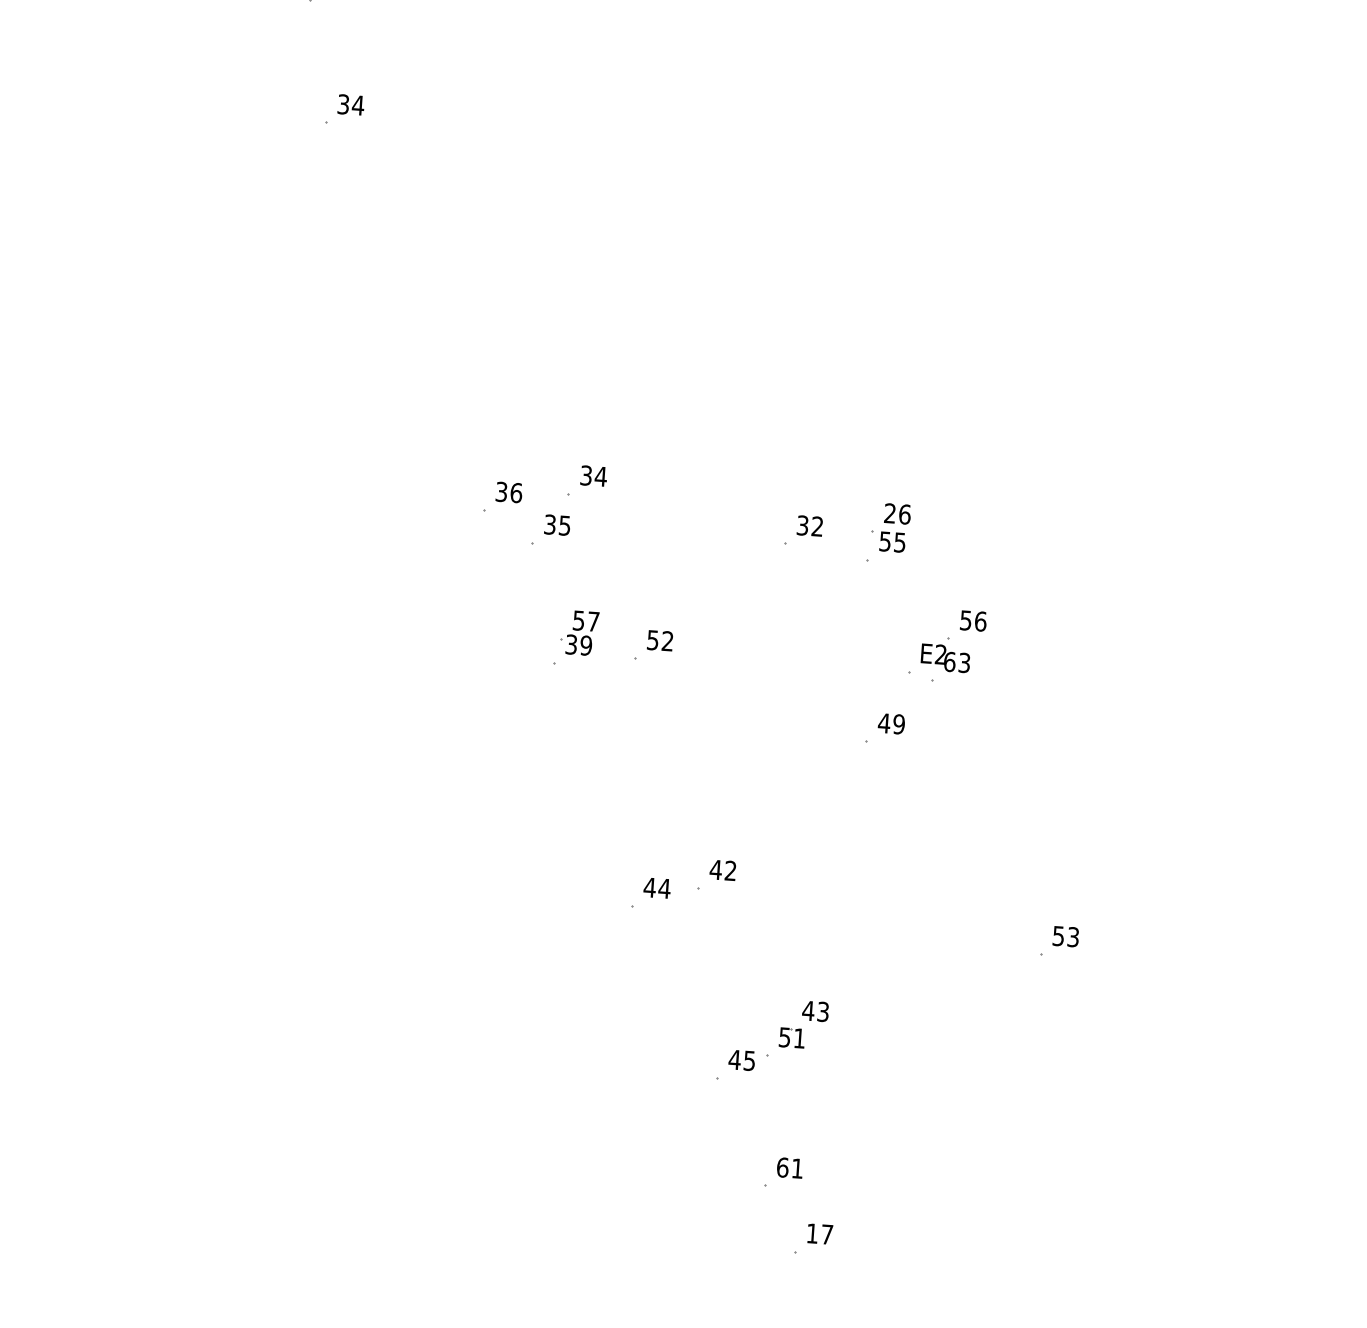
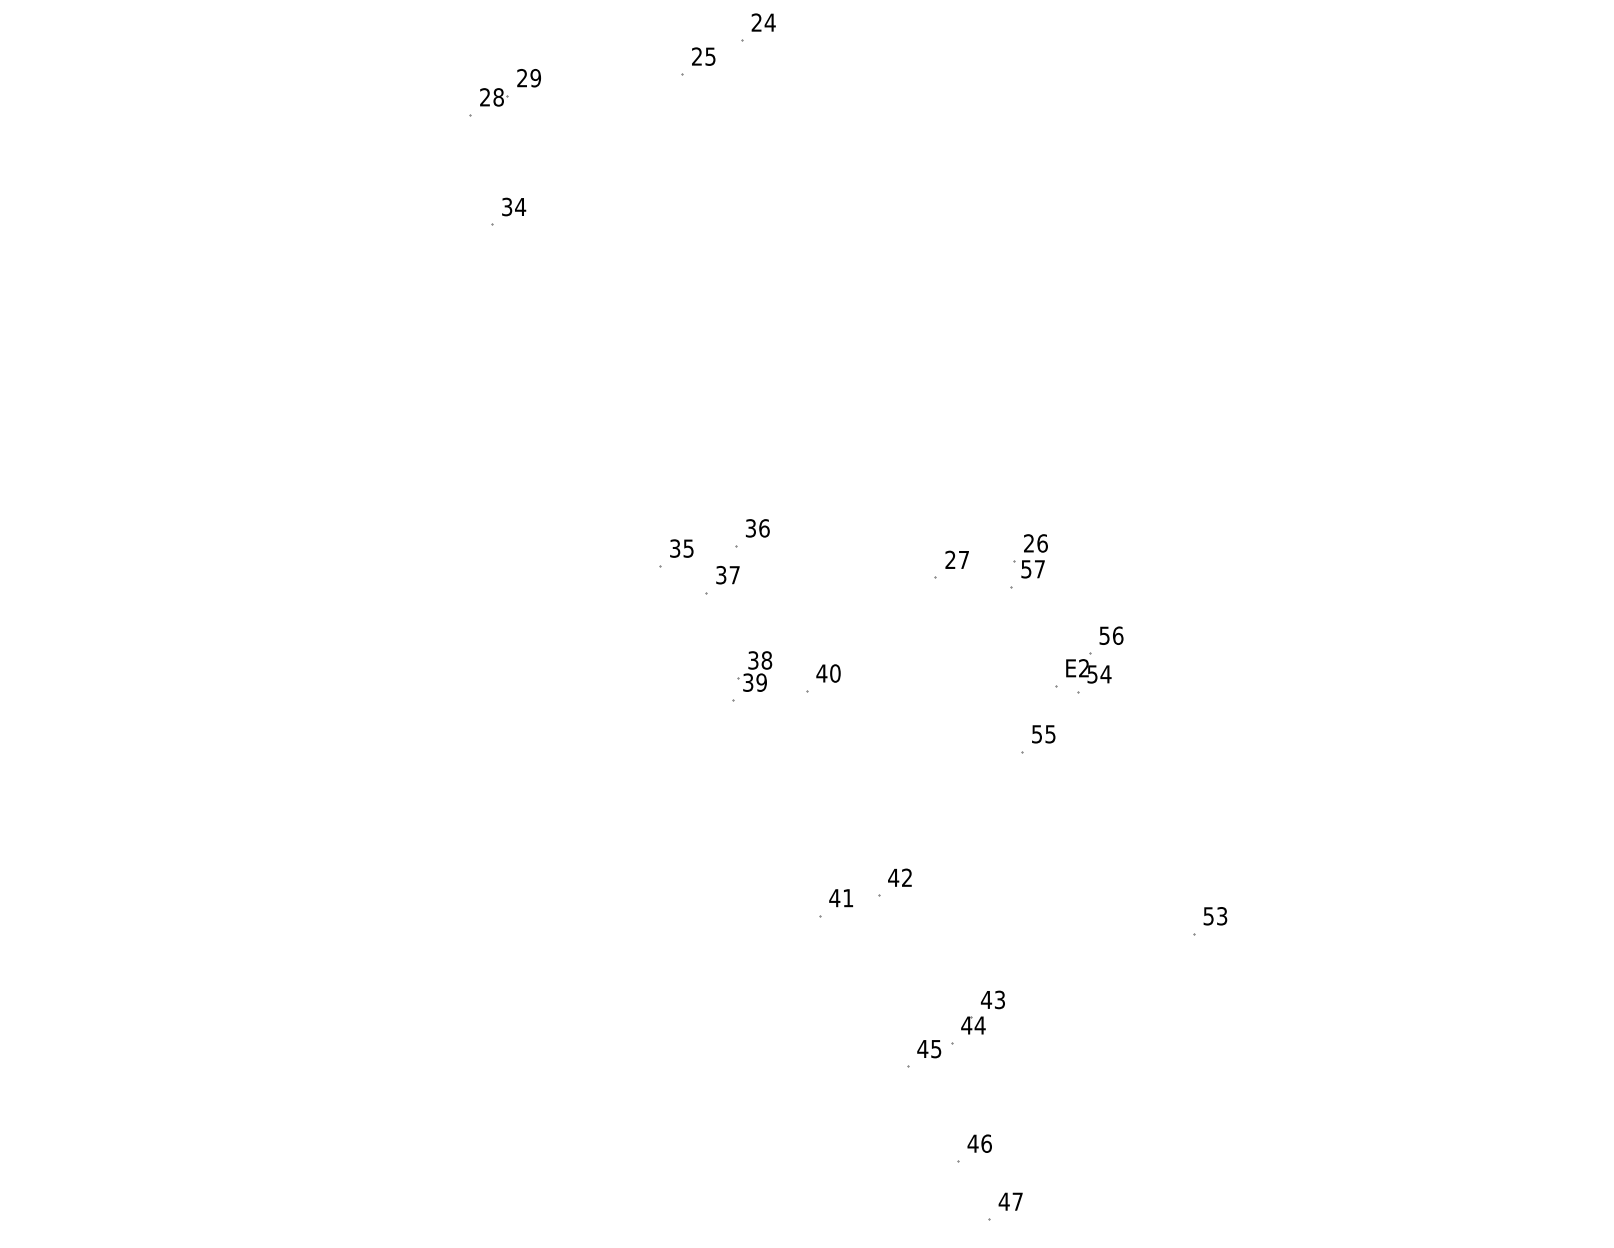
text: (600, 476) -> (763, 528), 34 -> 36
text: (516, 492) -> (688, 548), 36 -> 35
text: (809, 525) -> (956, 559), 32 -> 27
text: (564, 526) -> (734, 575), 35 -> 37
text: (899, 542) -> (1039, 569), 55 -> 57
text: (586, 621) -> (760, 660), 57 -> 38
text: (660, 640) -> (828, 673), 52 -> 40
text: (957, 662) -> (1099, 674), 63 -> 54
text: (891, 724) -> (1043, 734), 49 -> 55
text: (663, 889) -> (847, 898), 44 -> 41
text: (792, 1037) -> (973, 1025), 51 -> 44
text: (789, 1167) -> (979, 1143), 61 -> 46
text: (811, 1233) -> (1003, 1201), 17 -> 47

